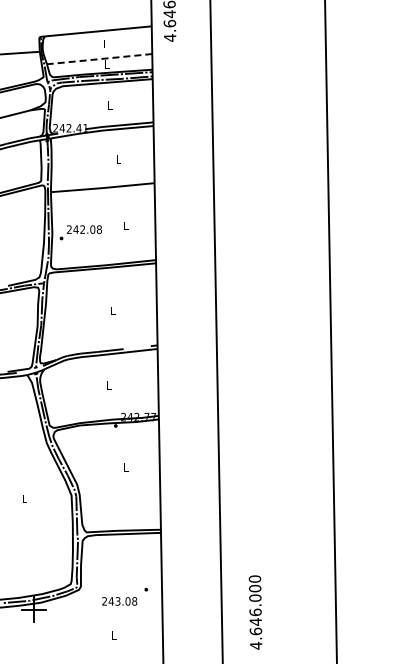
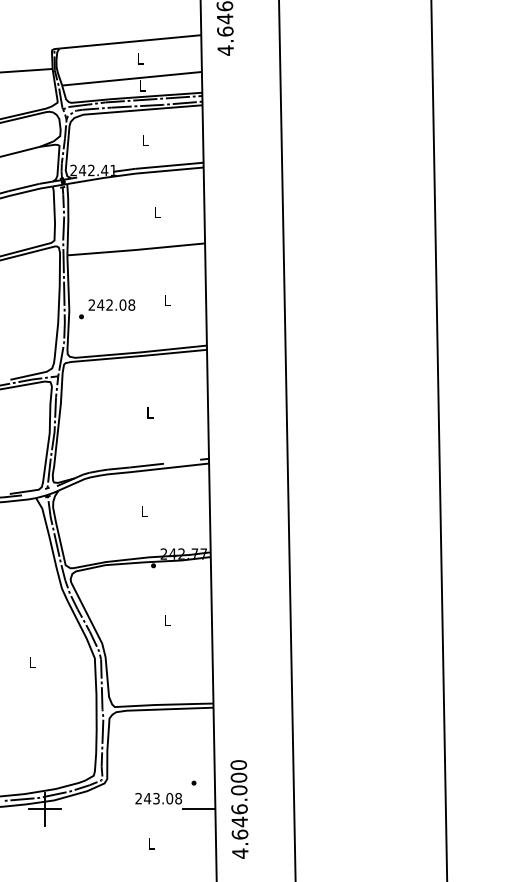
line: (99, 59) -> (131, 79), dashed -> solid
line: (150, 609) -> (199, 809), added
text: (255, 612) -> (239, 809), moved

